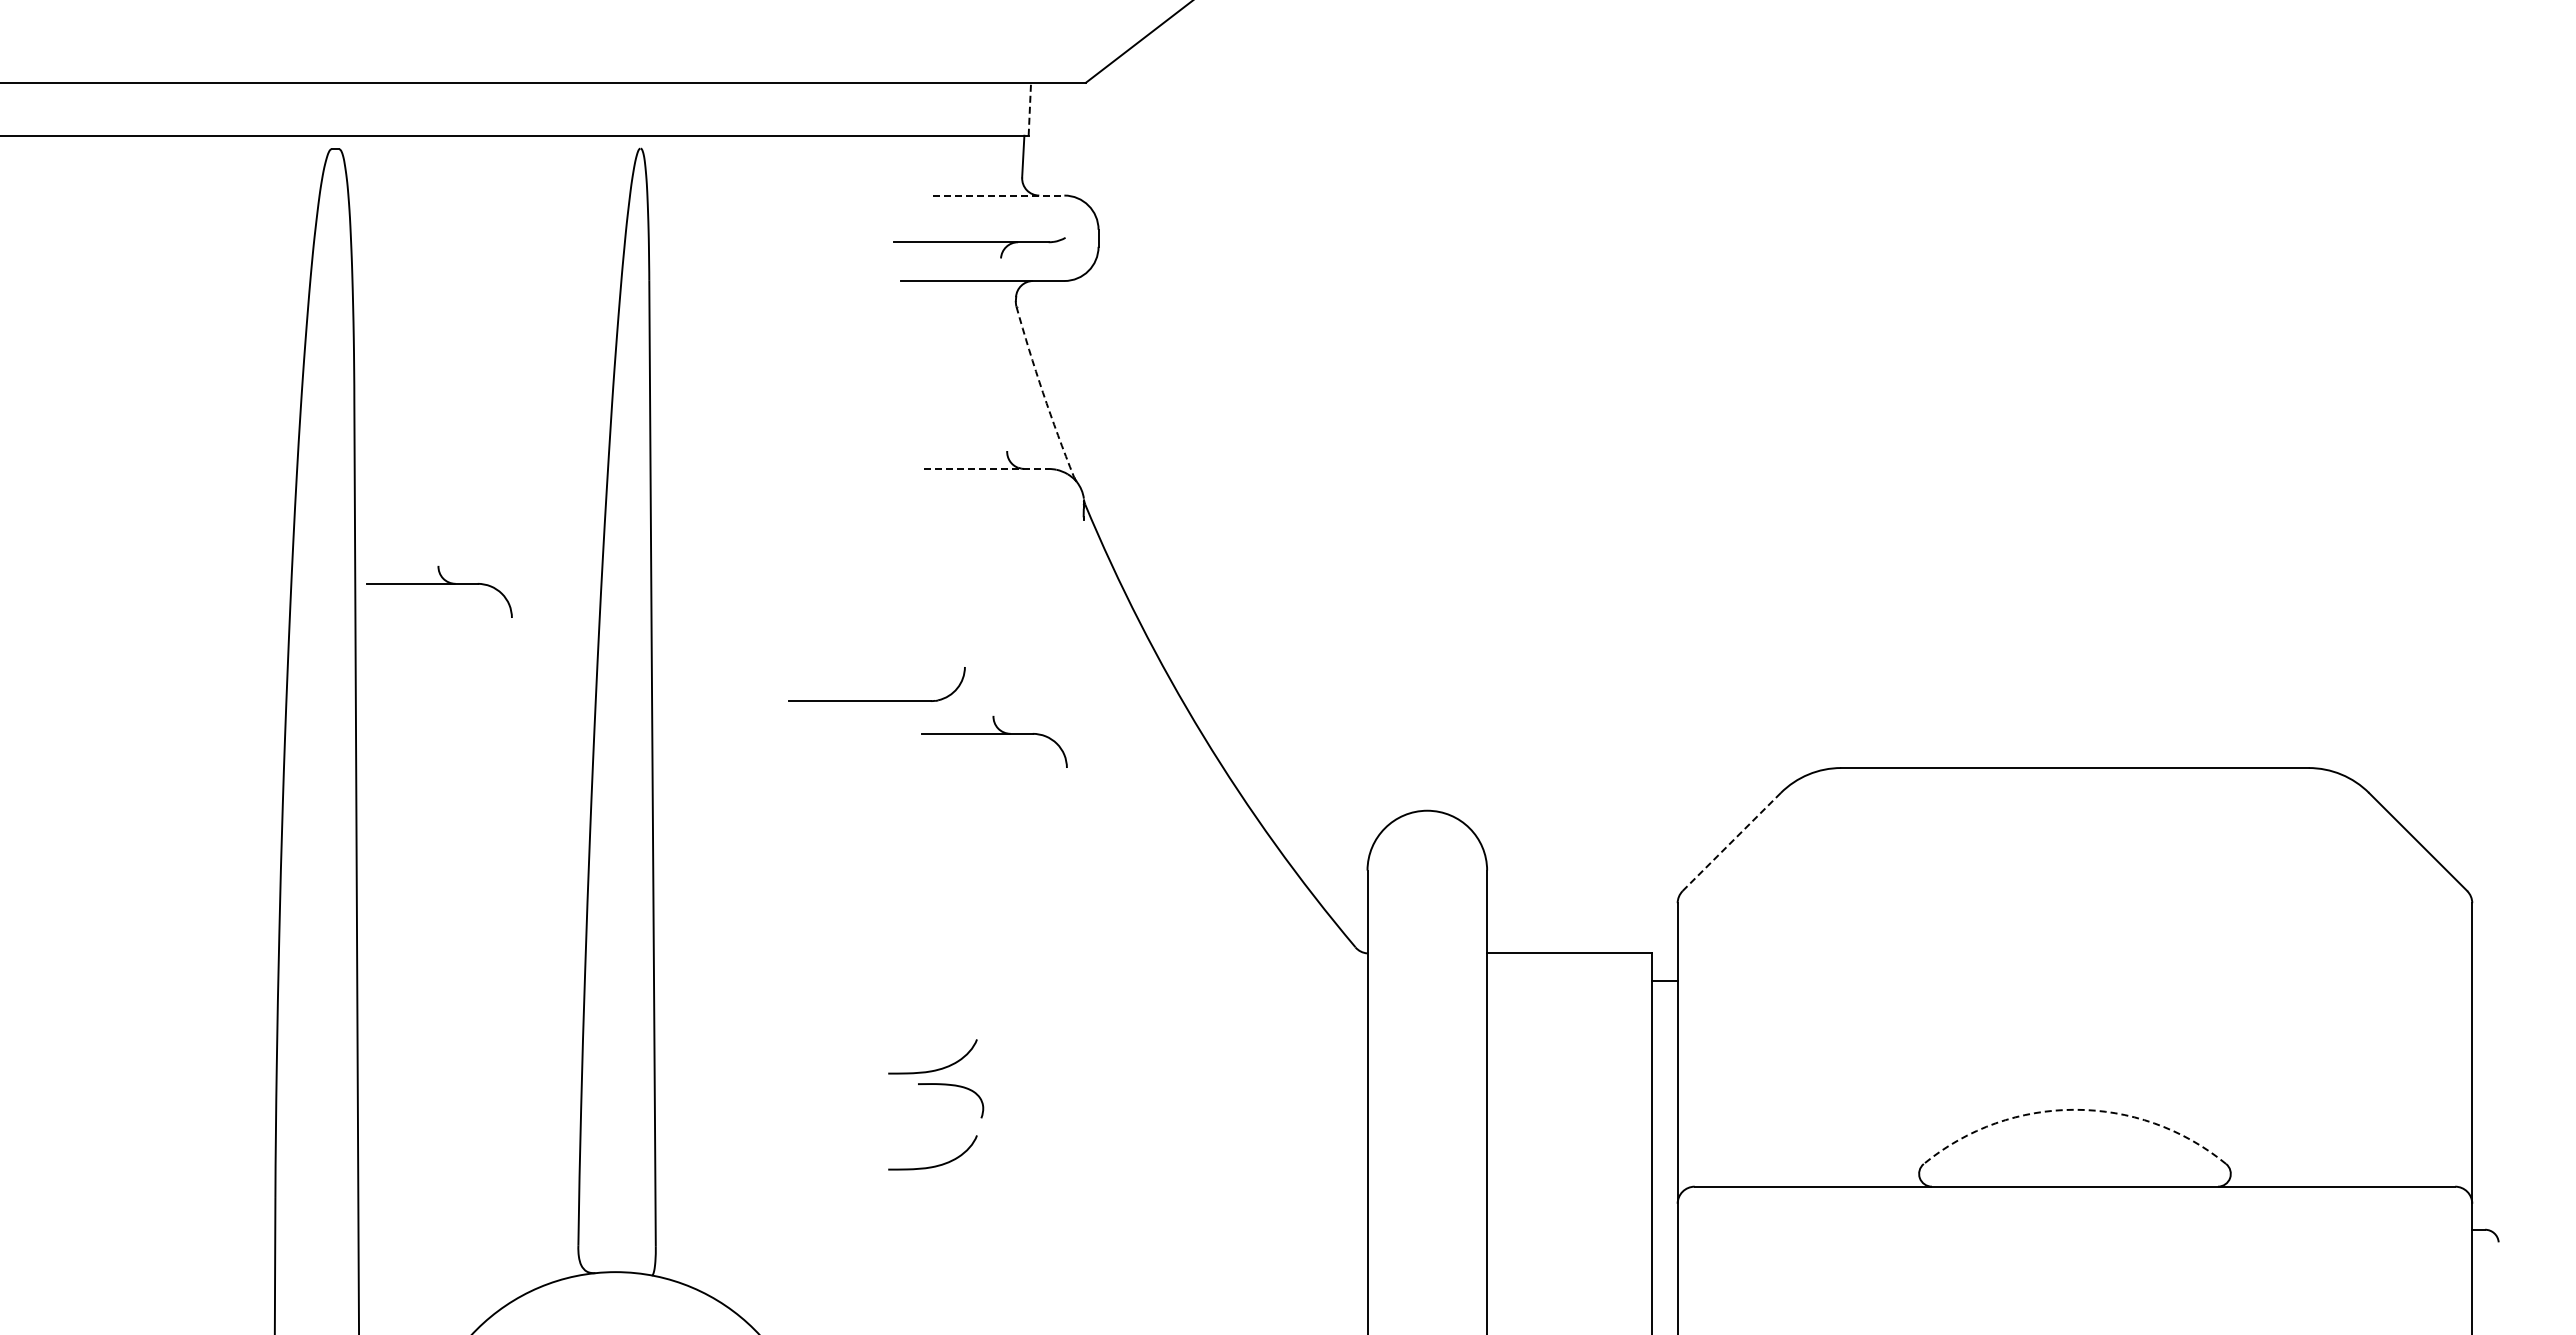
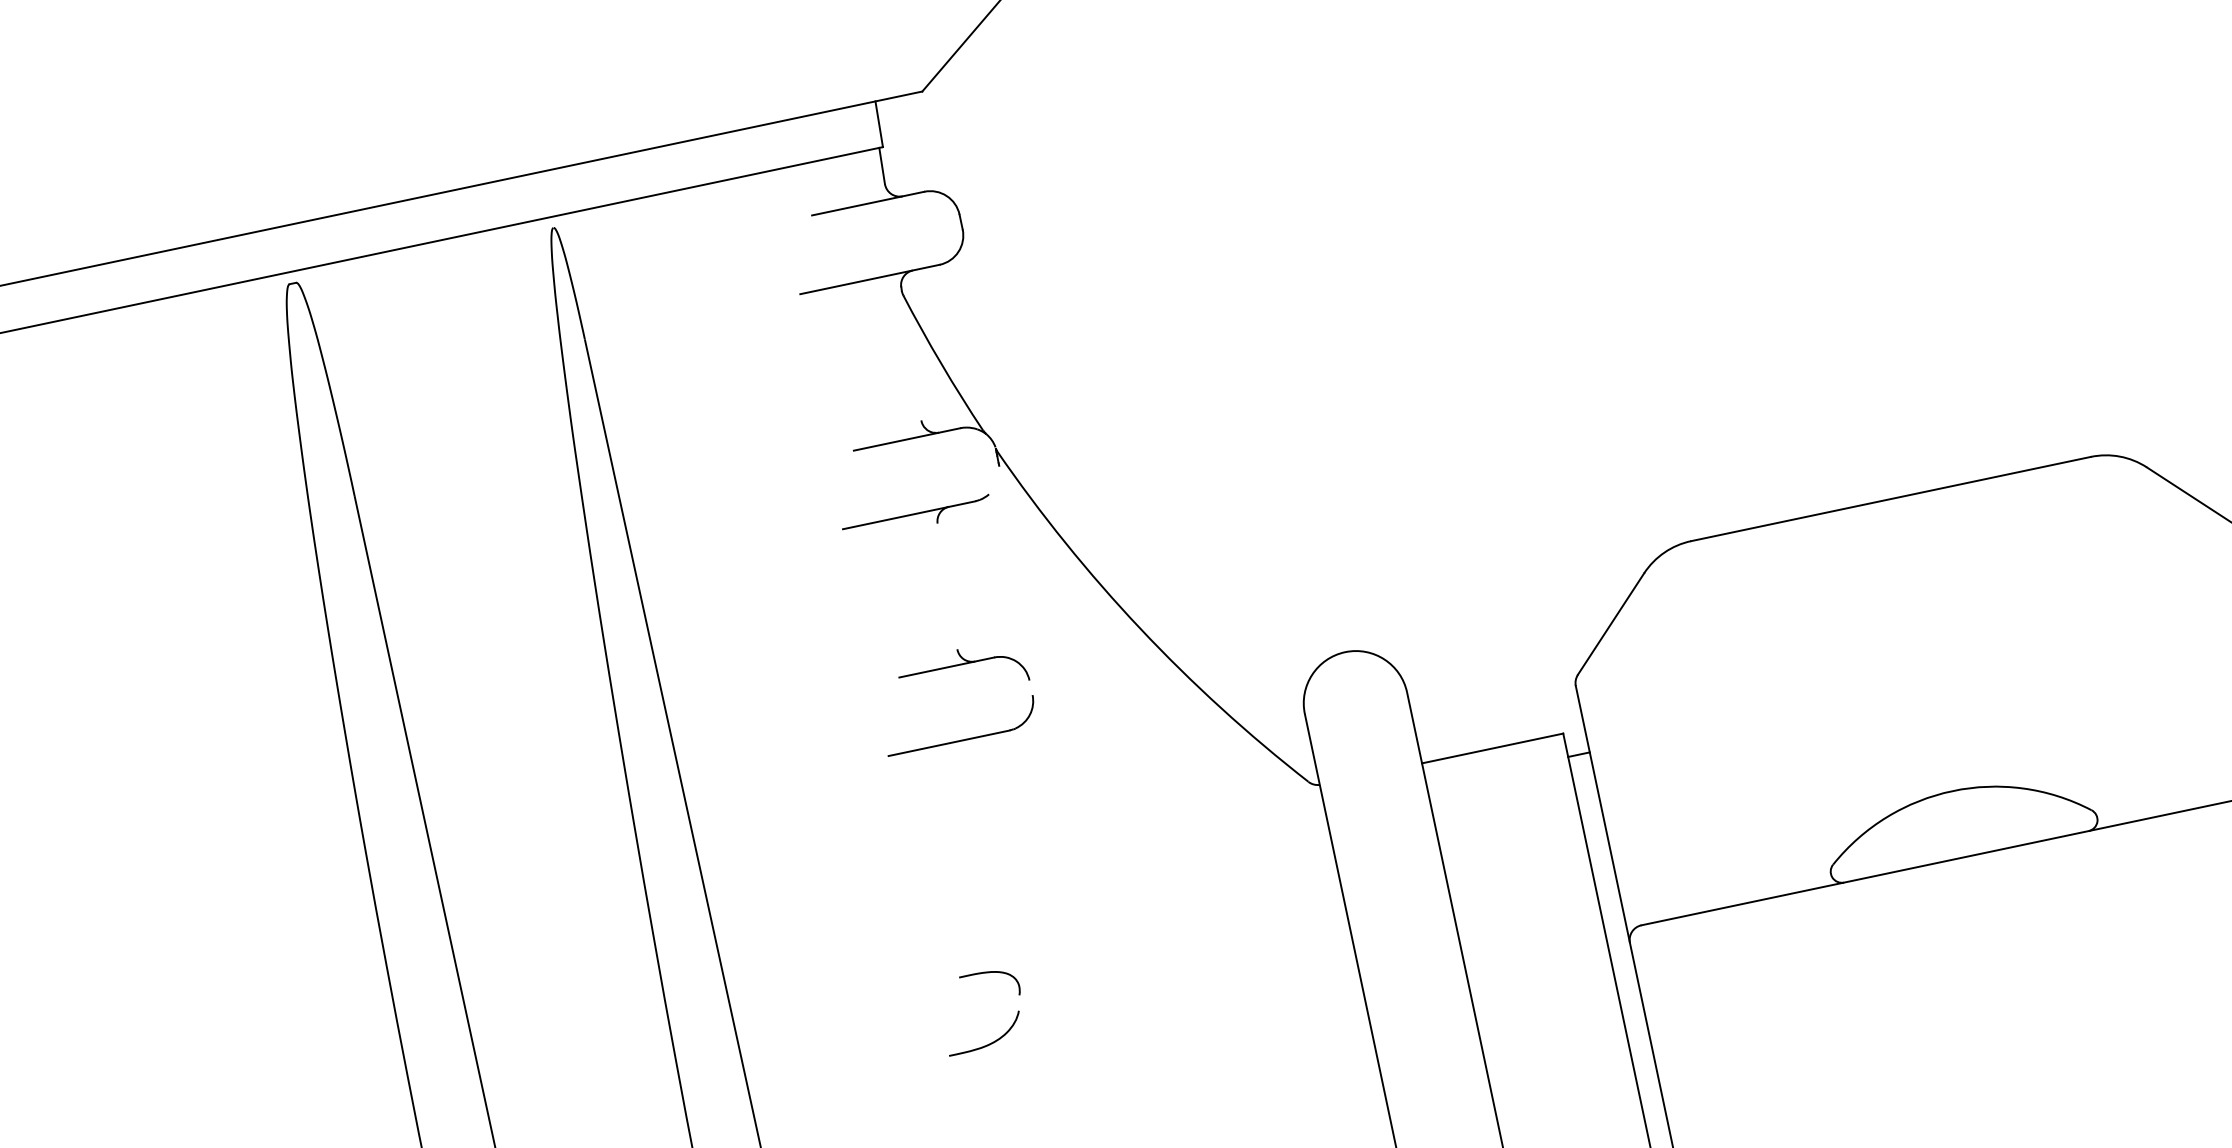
line: (1029, 109) -> (878, 124), dashed -> solid
line: (998, 195) -> (867, 203), dashed -> solid
part: (979, 247) -> (917, 518), moved
arc: (1043, 392) -> (941, 363), dashed -> solid
line: (987, 468) -> (907, 438), dashed -> solid
part: (439, 584) -> (460, 636), removed
part: (876, 700) -> (963, 739), moved
line: (1731, 842) -> (1610, 624), dashed -> solid
curve: (934, 1069) -> (970, 962), removed
arc: (2074, 1109) -> (1952, 790), dashed -> solid

